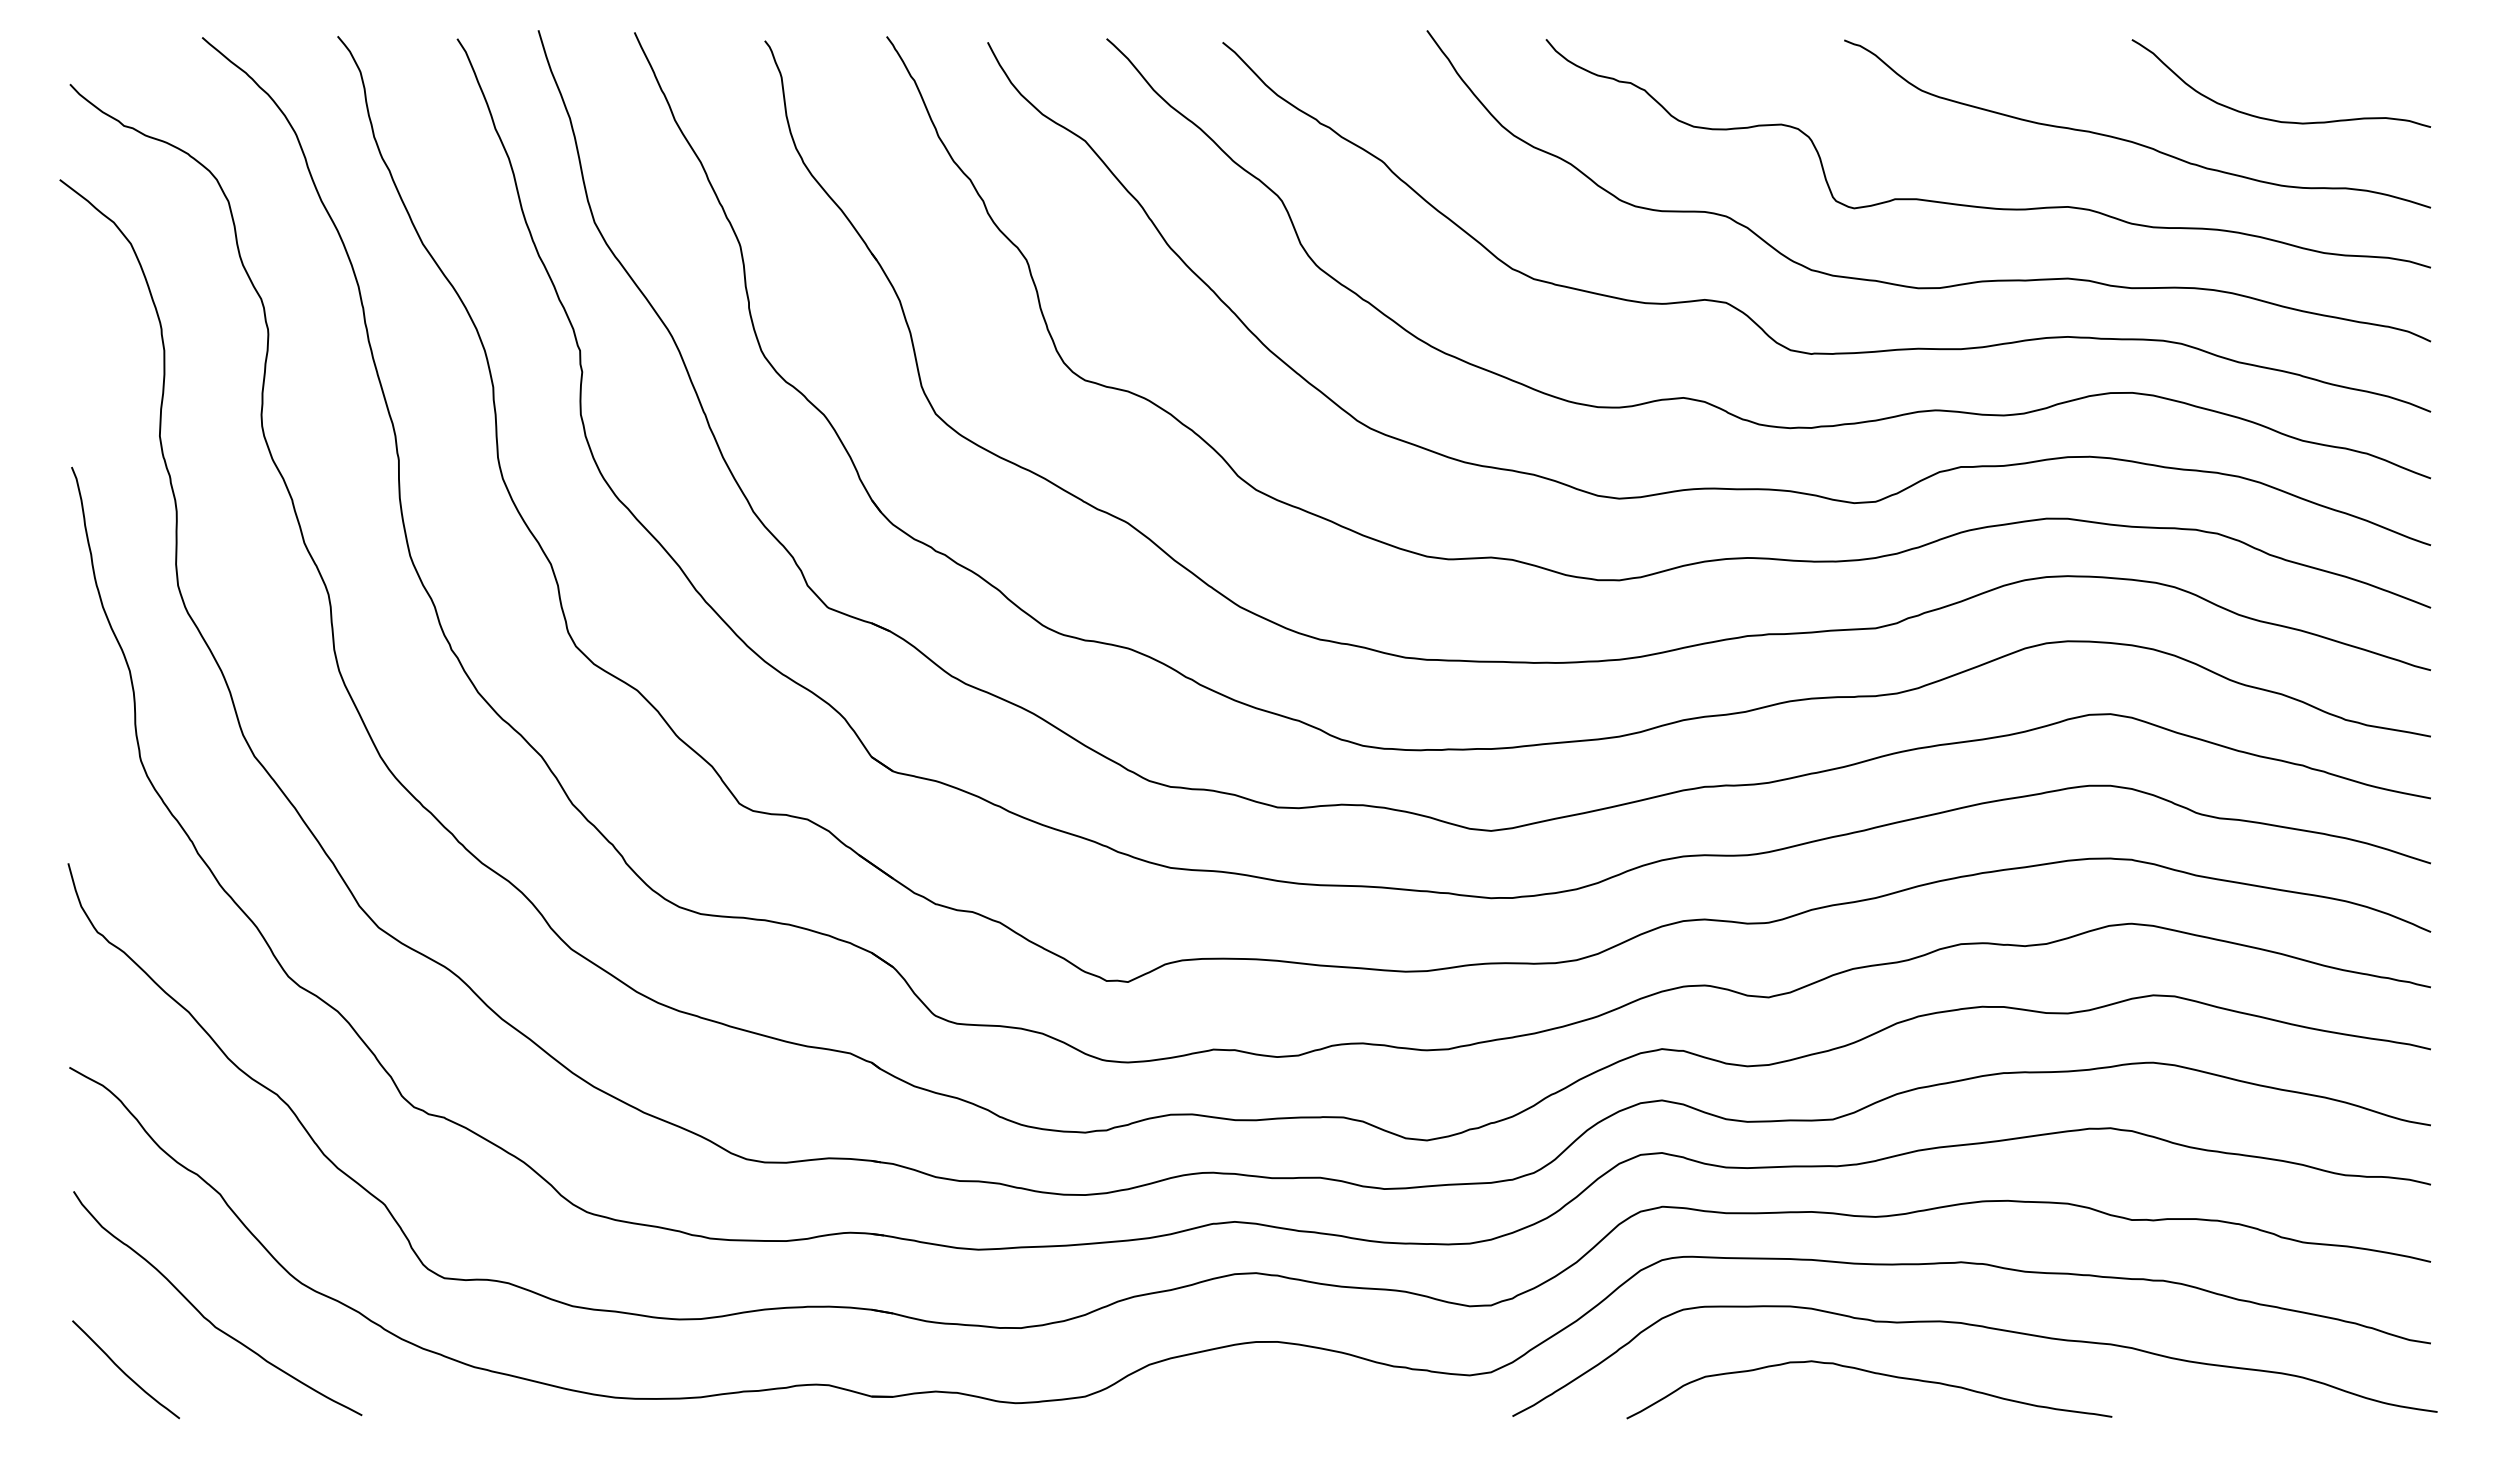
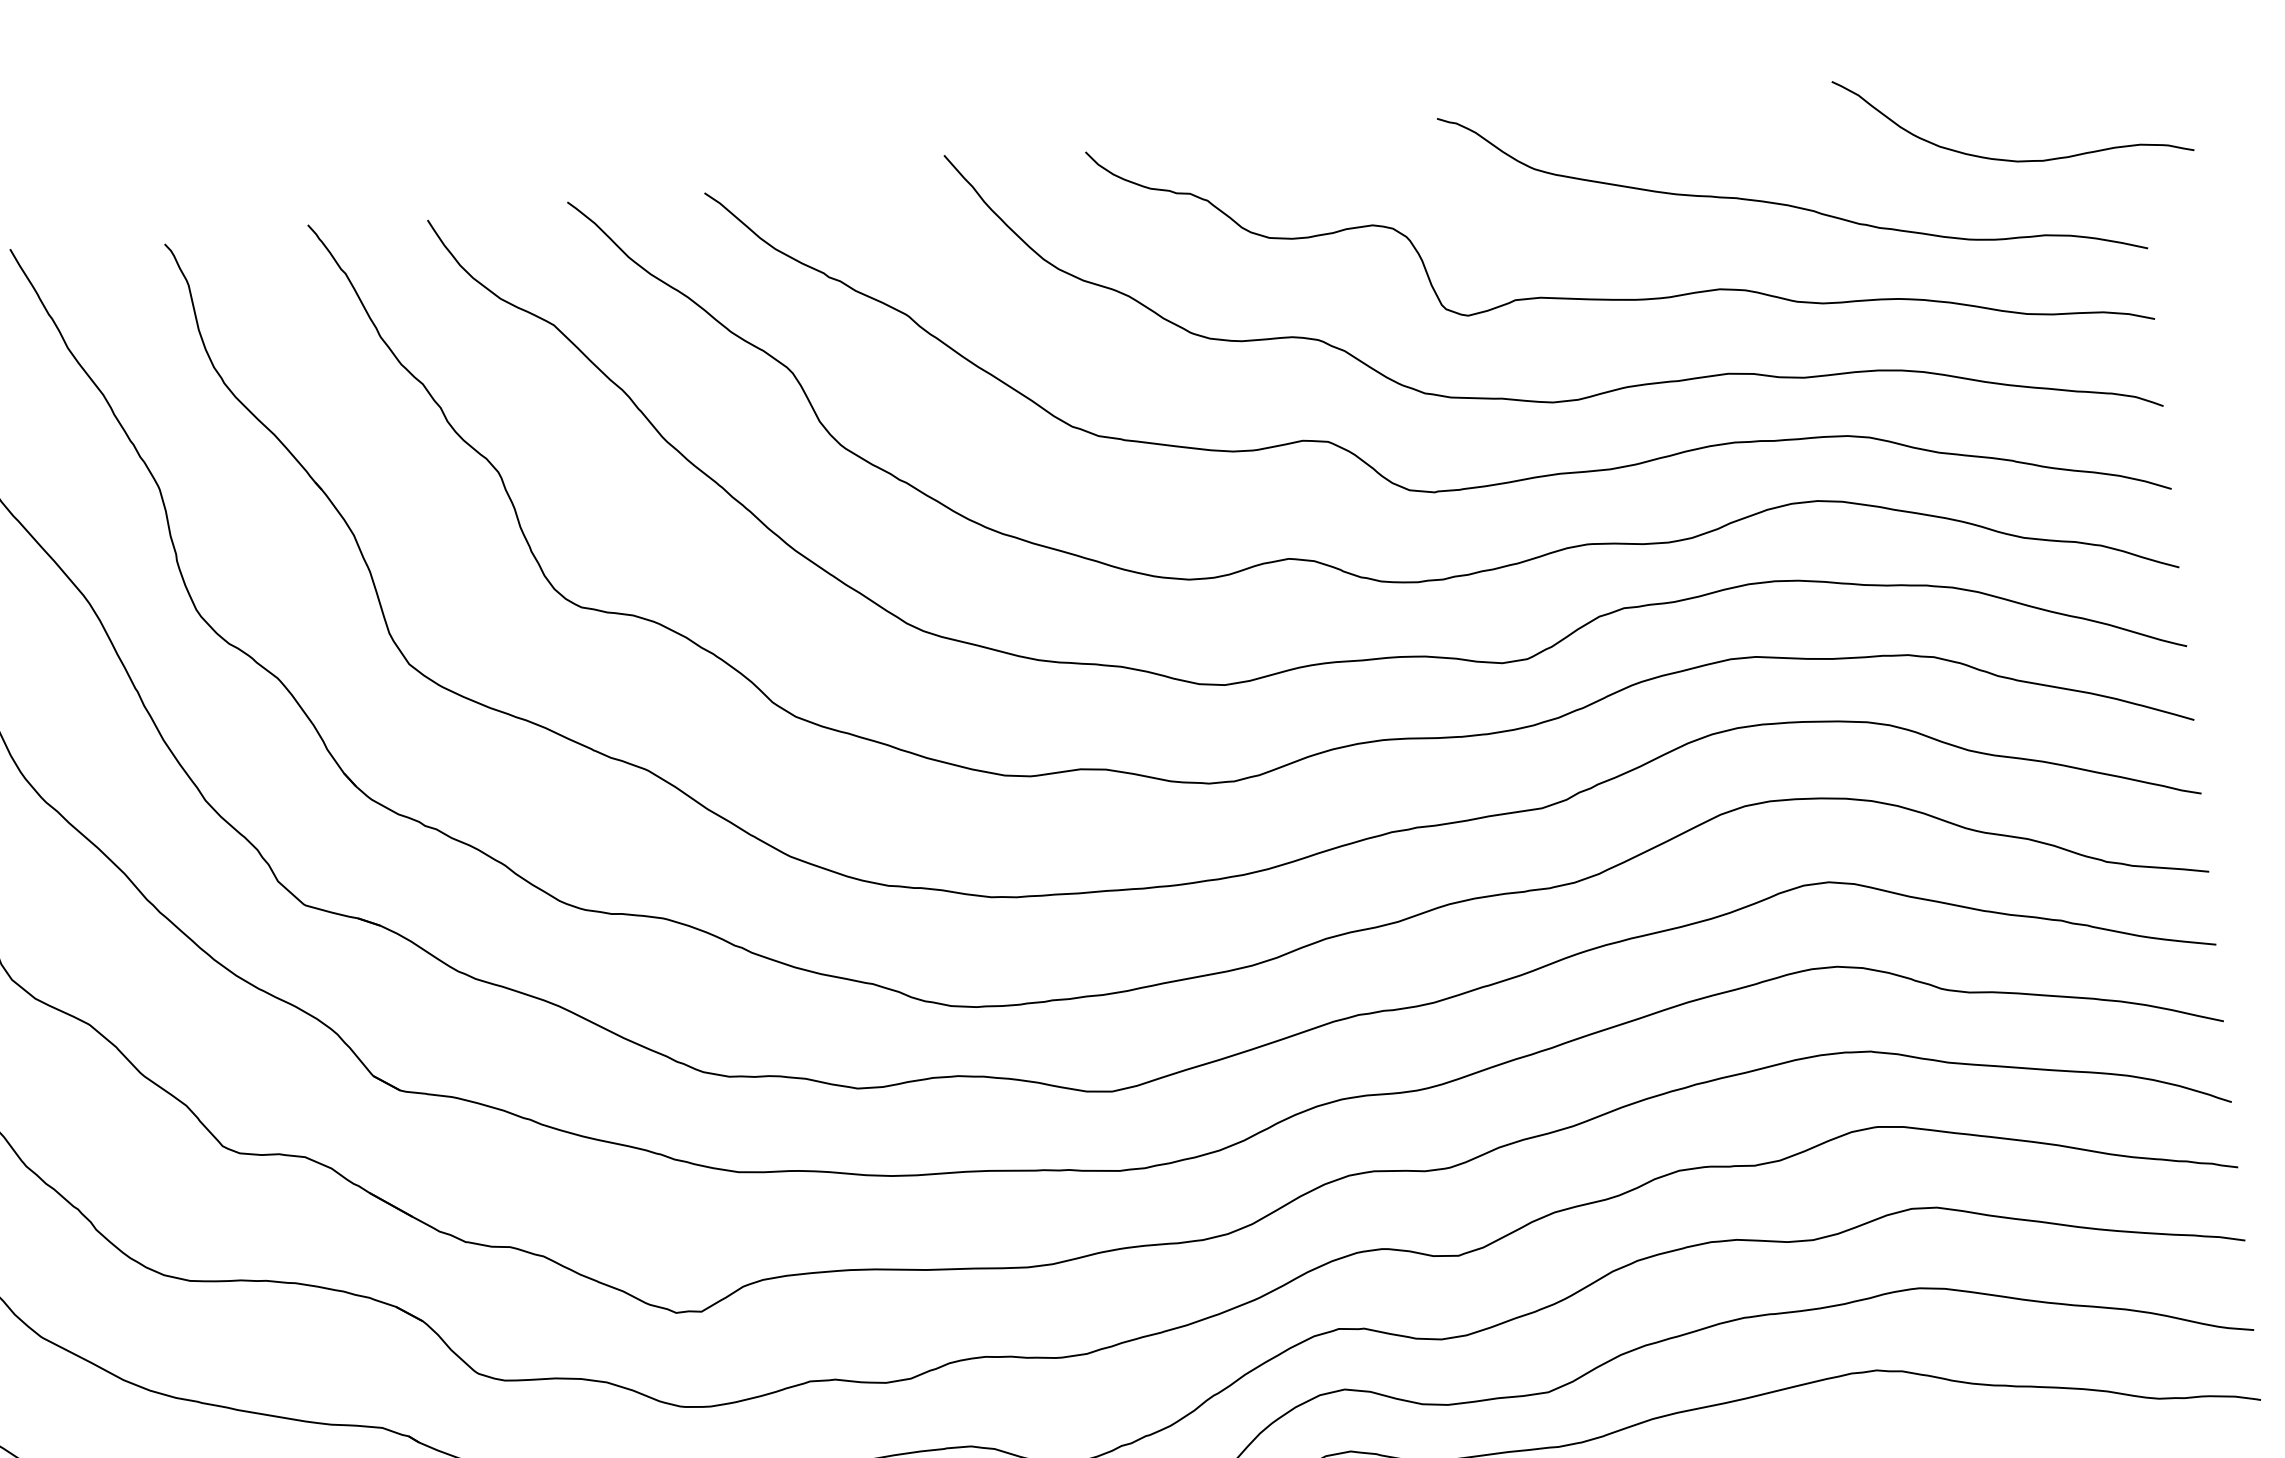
curve: (2274, 119) -> (2009, 159), moved

